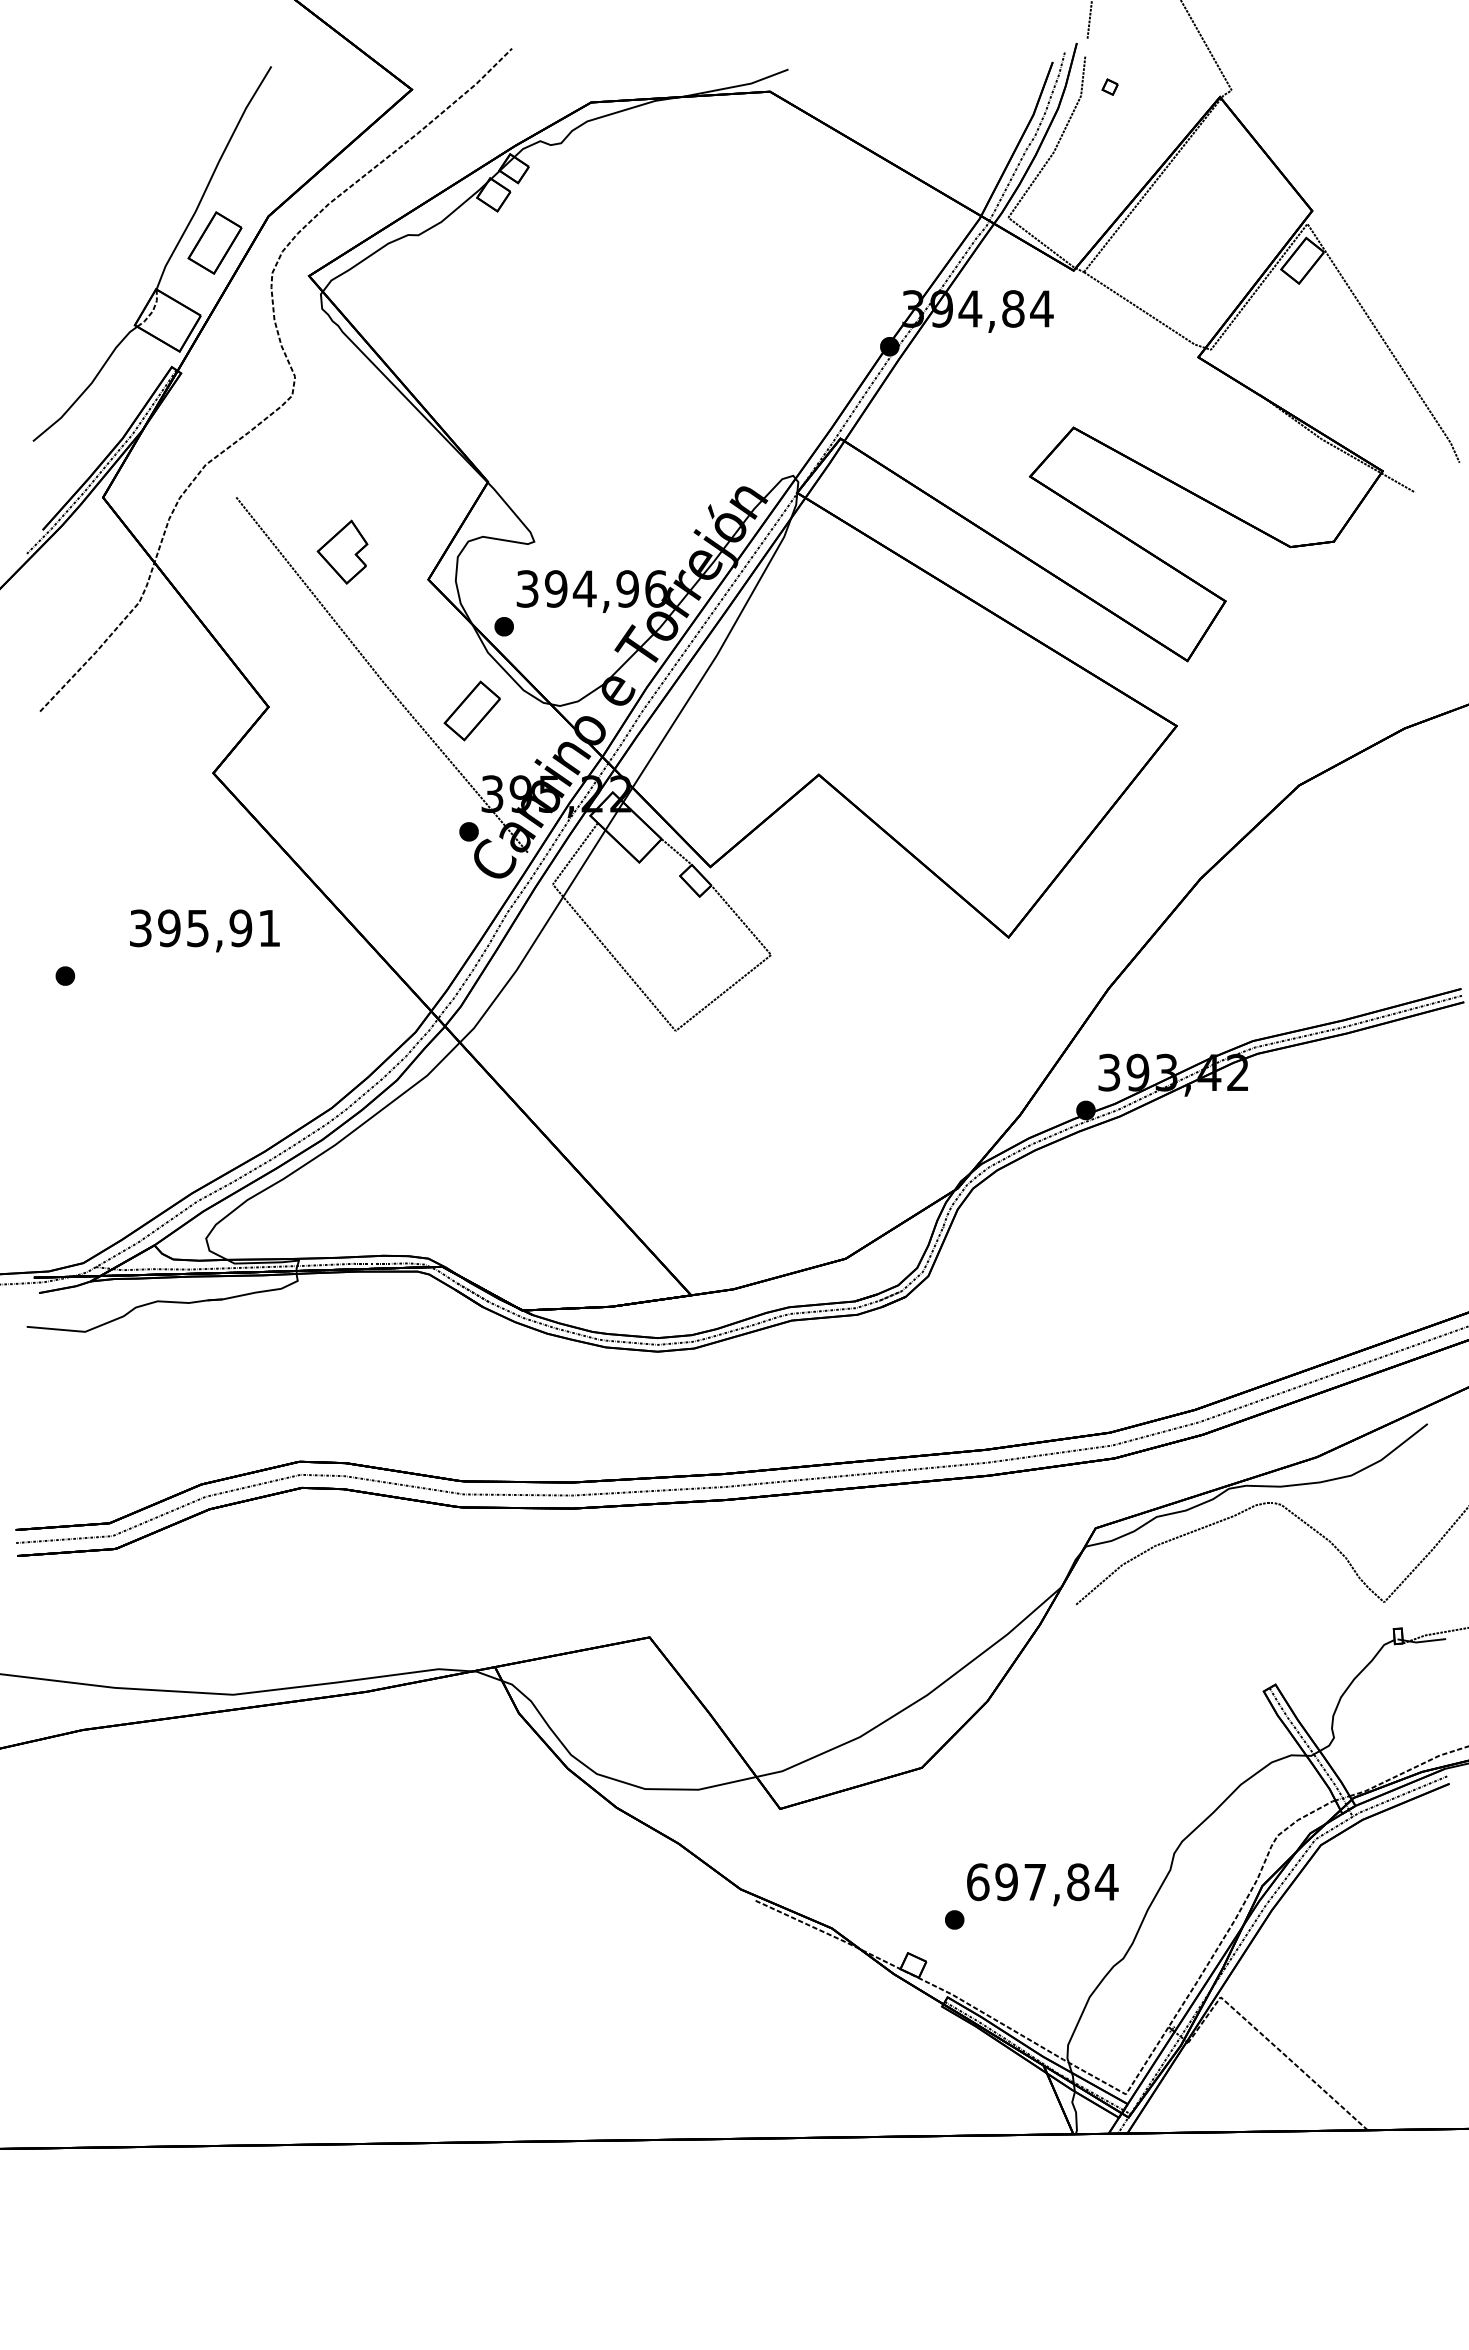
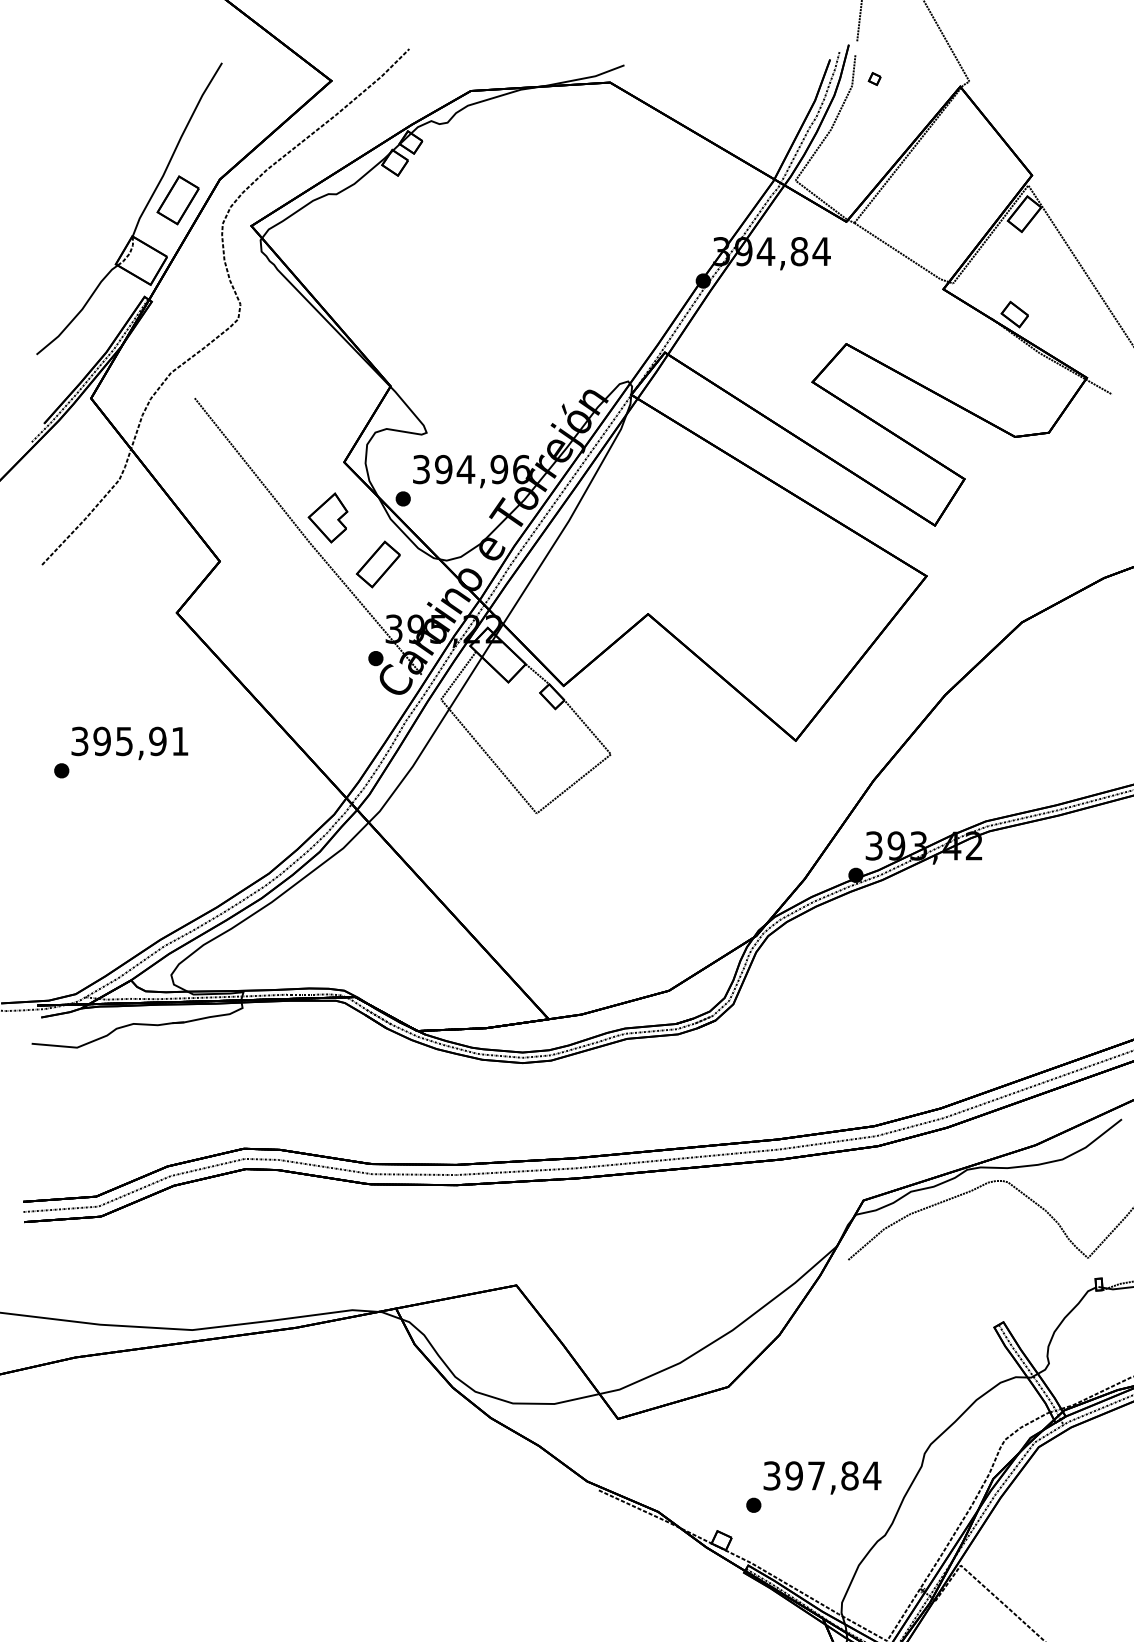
part: (1289, 389) -> (1014, 314), added
part: (342, 551) -> (327, 517), moved
text: (204, 930) -> (129, 743), moved
text: (978, 1882) -> (772, 1476), 697,84 -> 397,84

